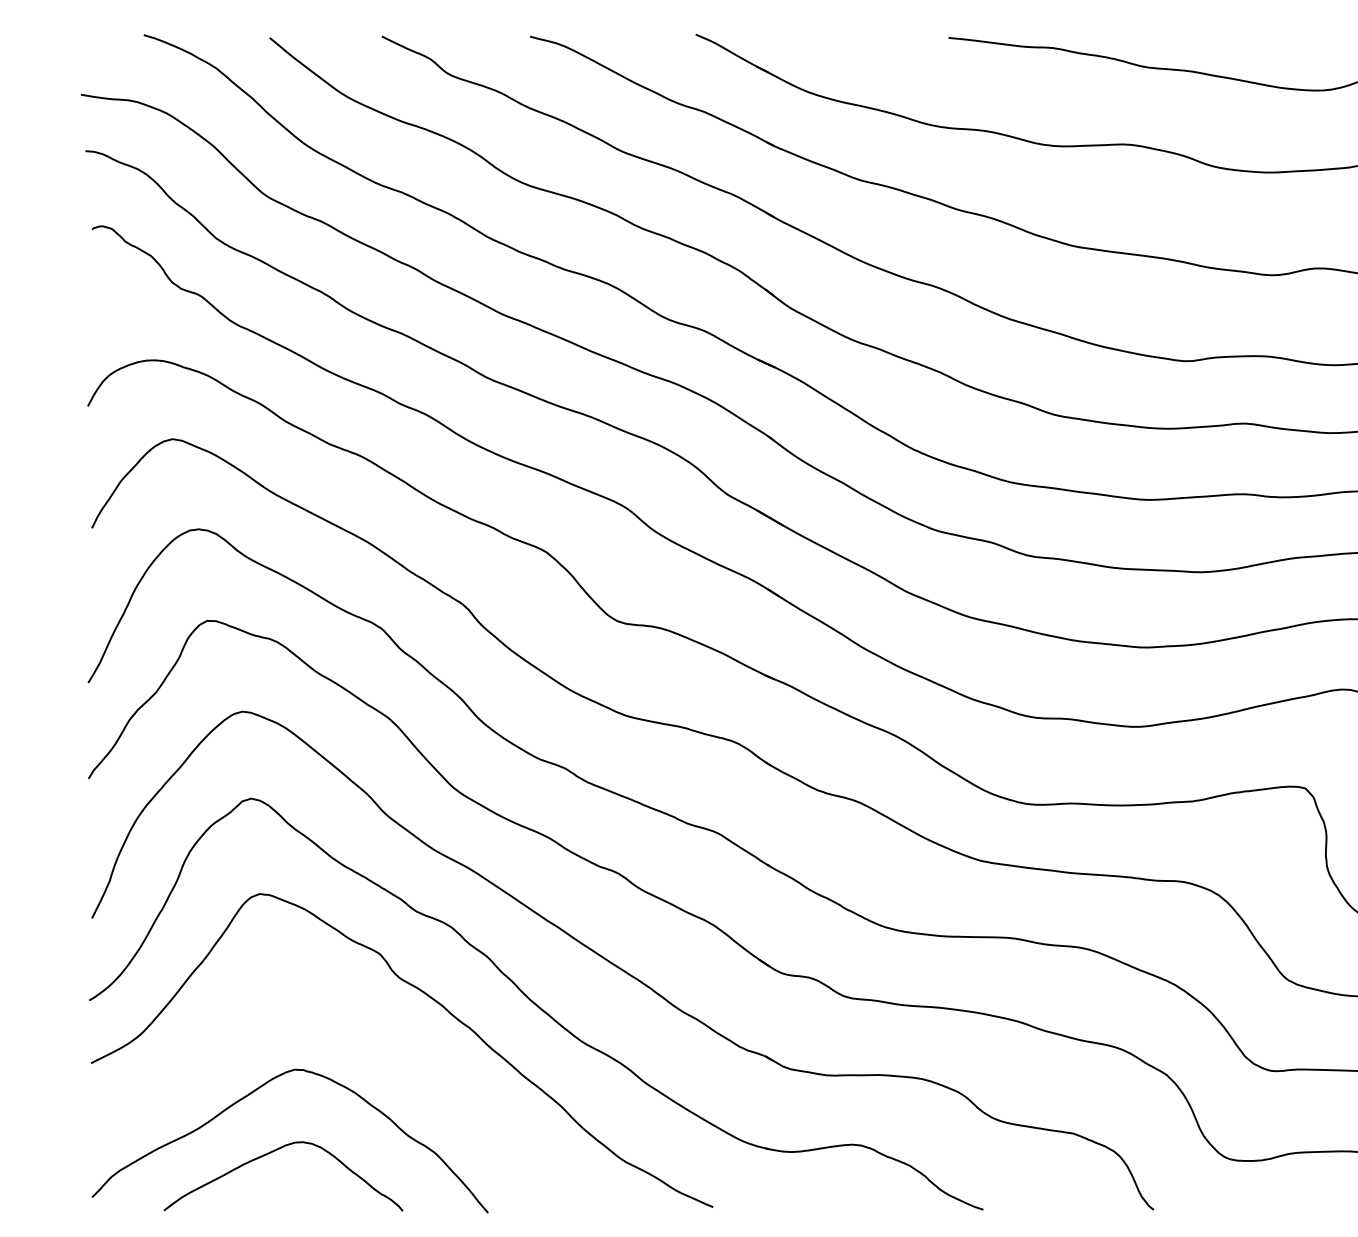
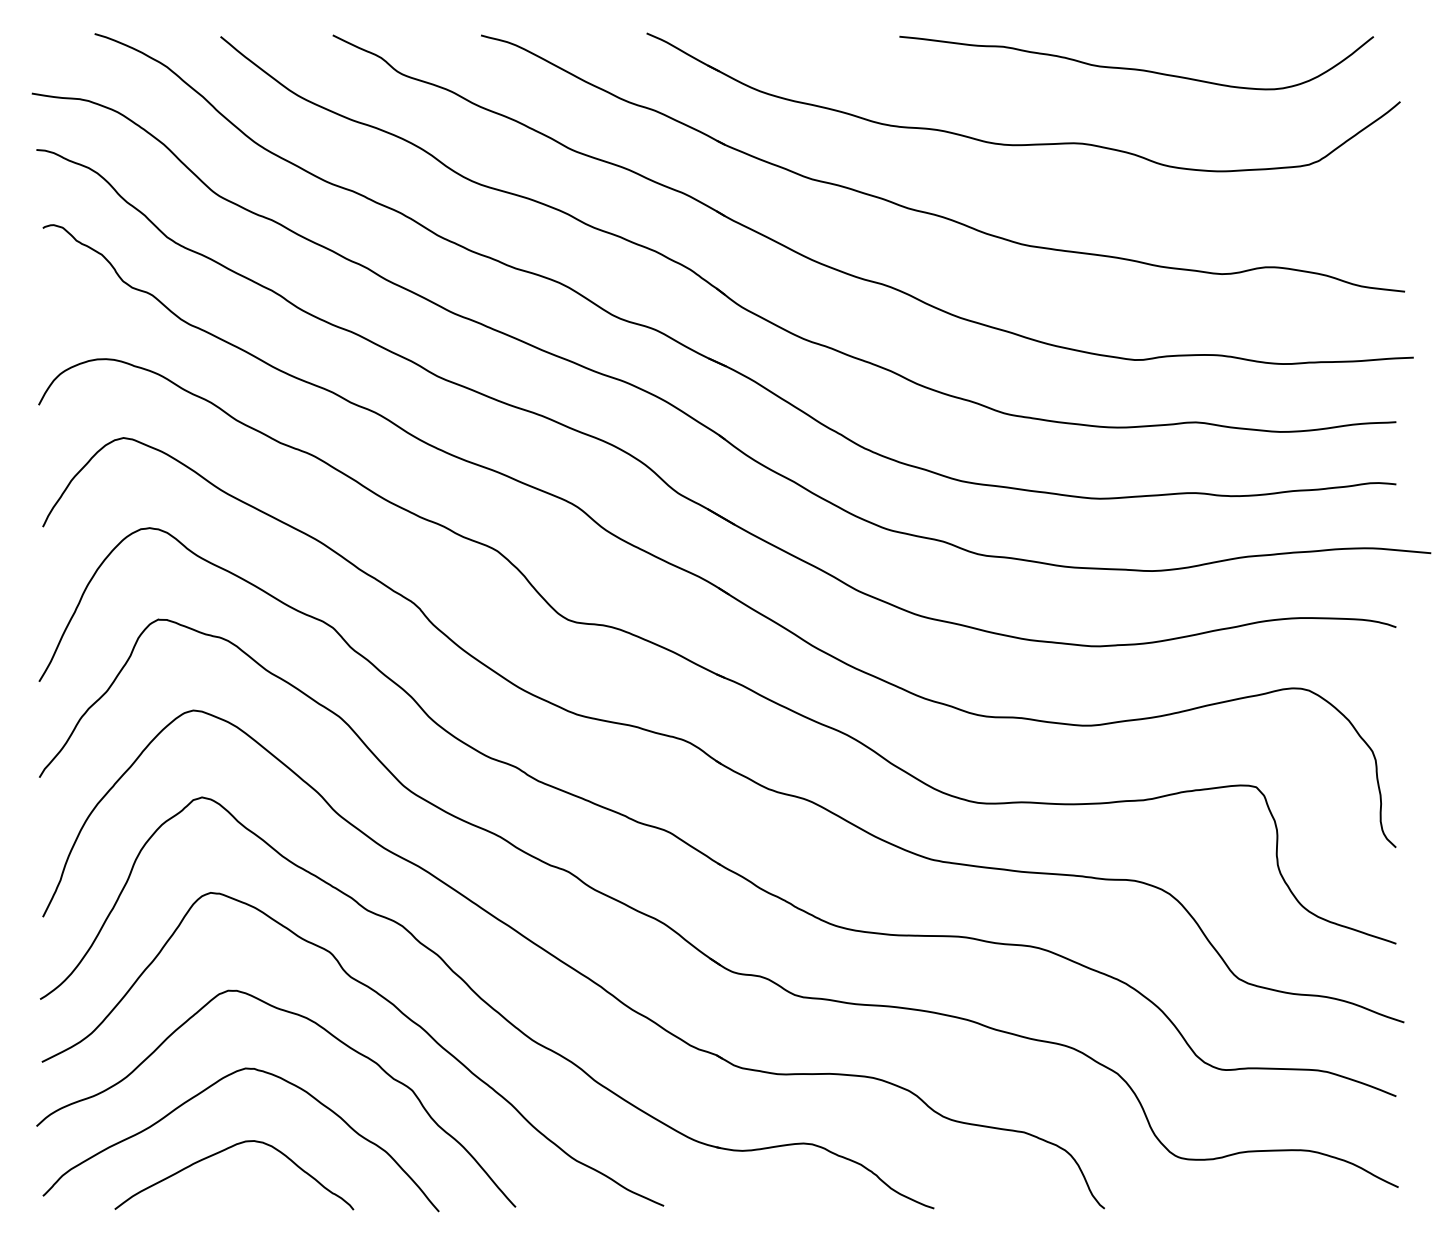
curve: (374, 1032) -> (325, 1031), added

